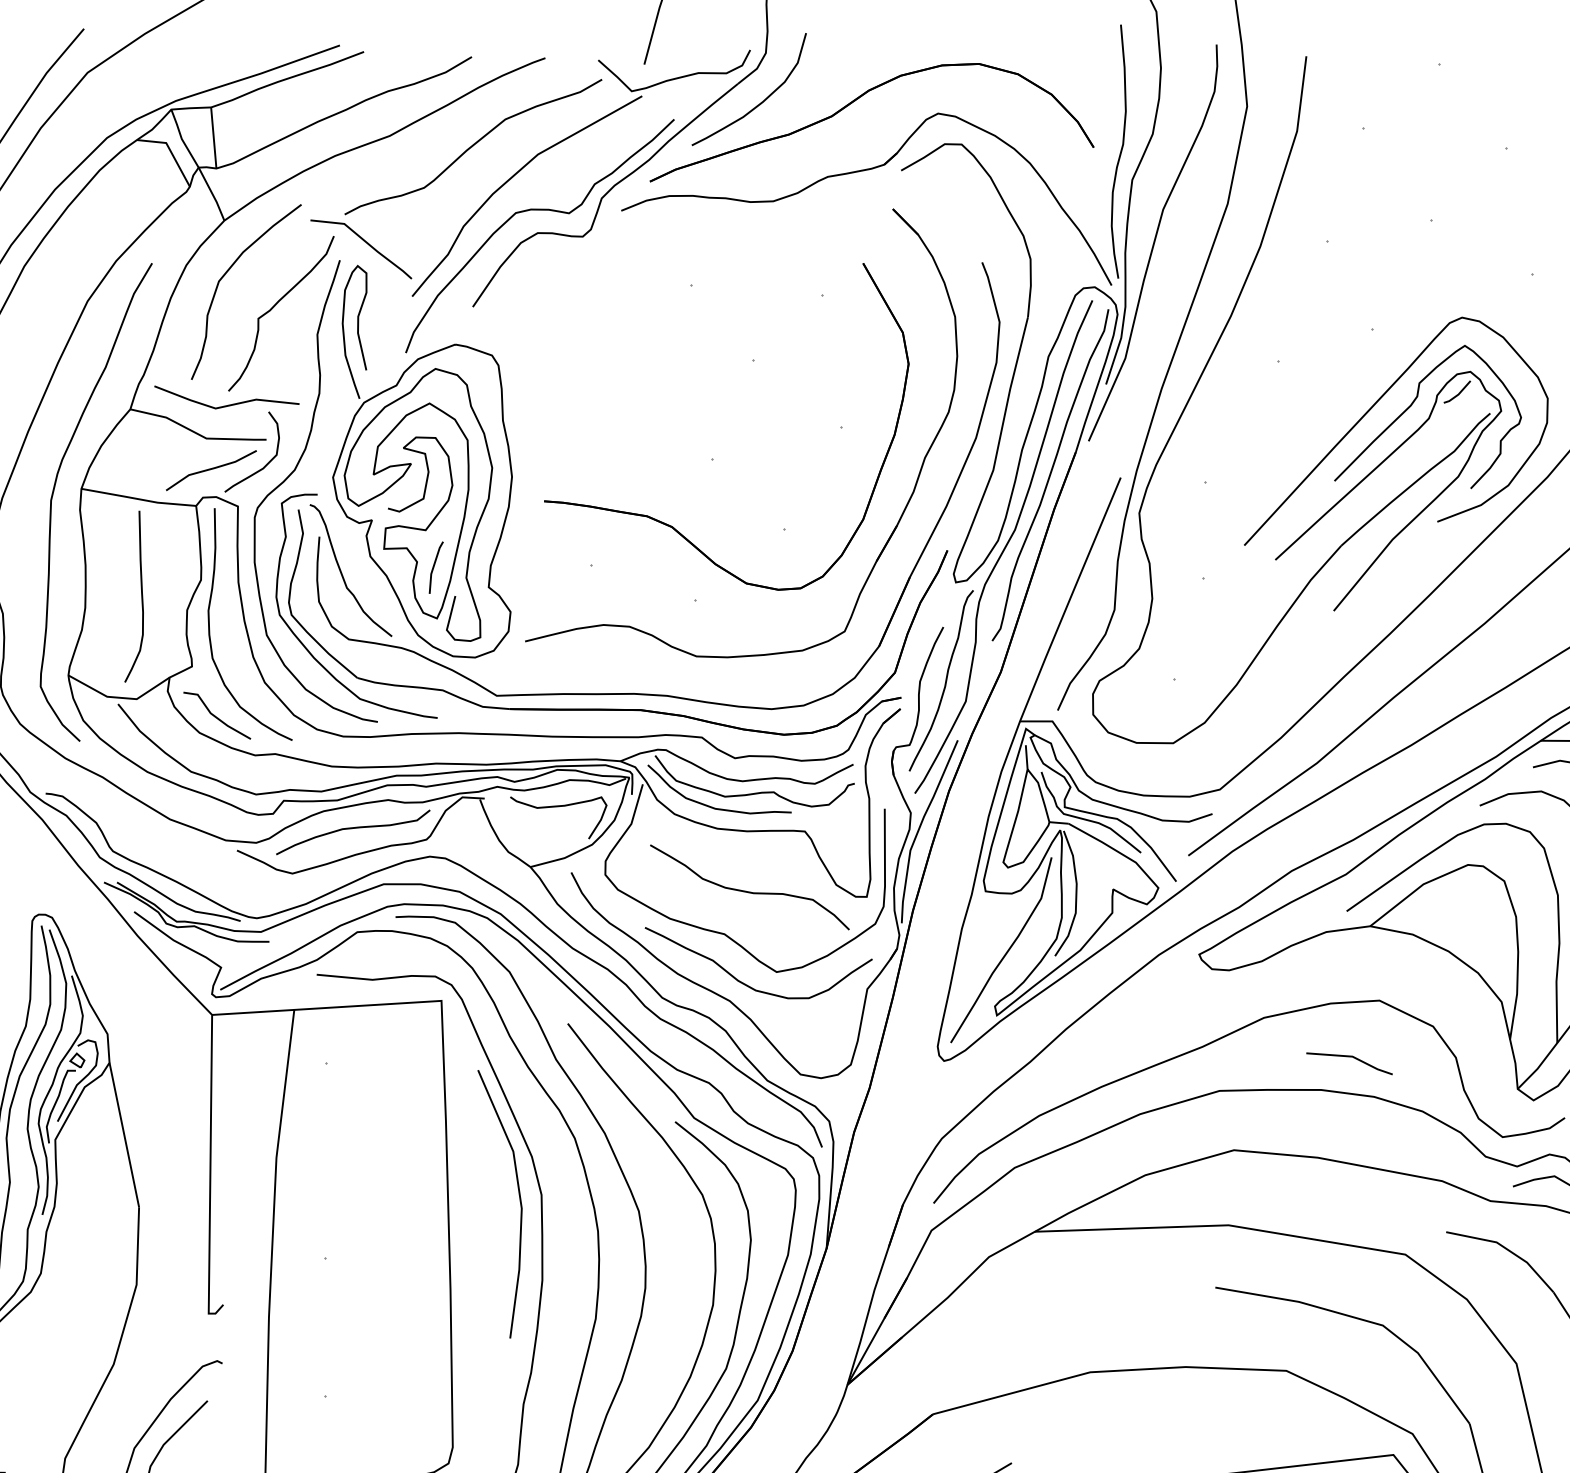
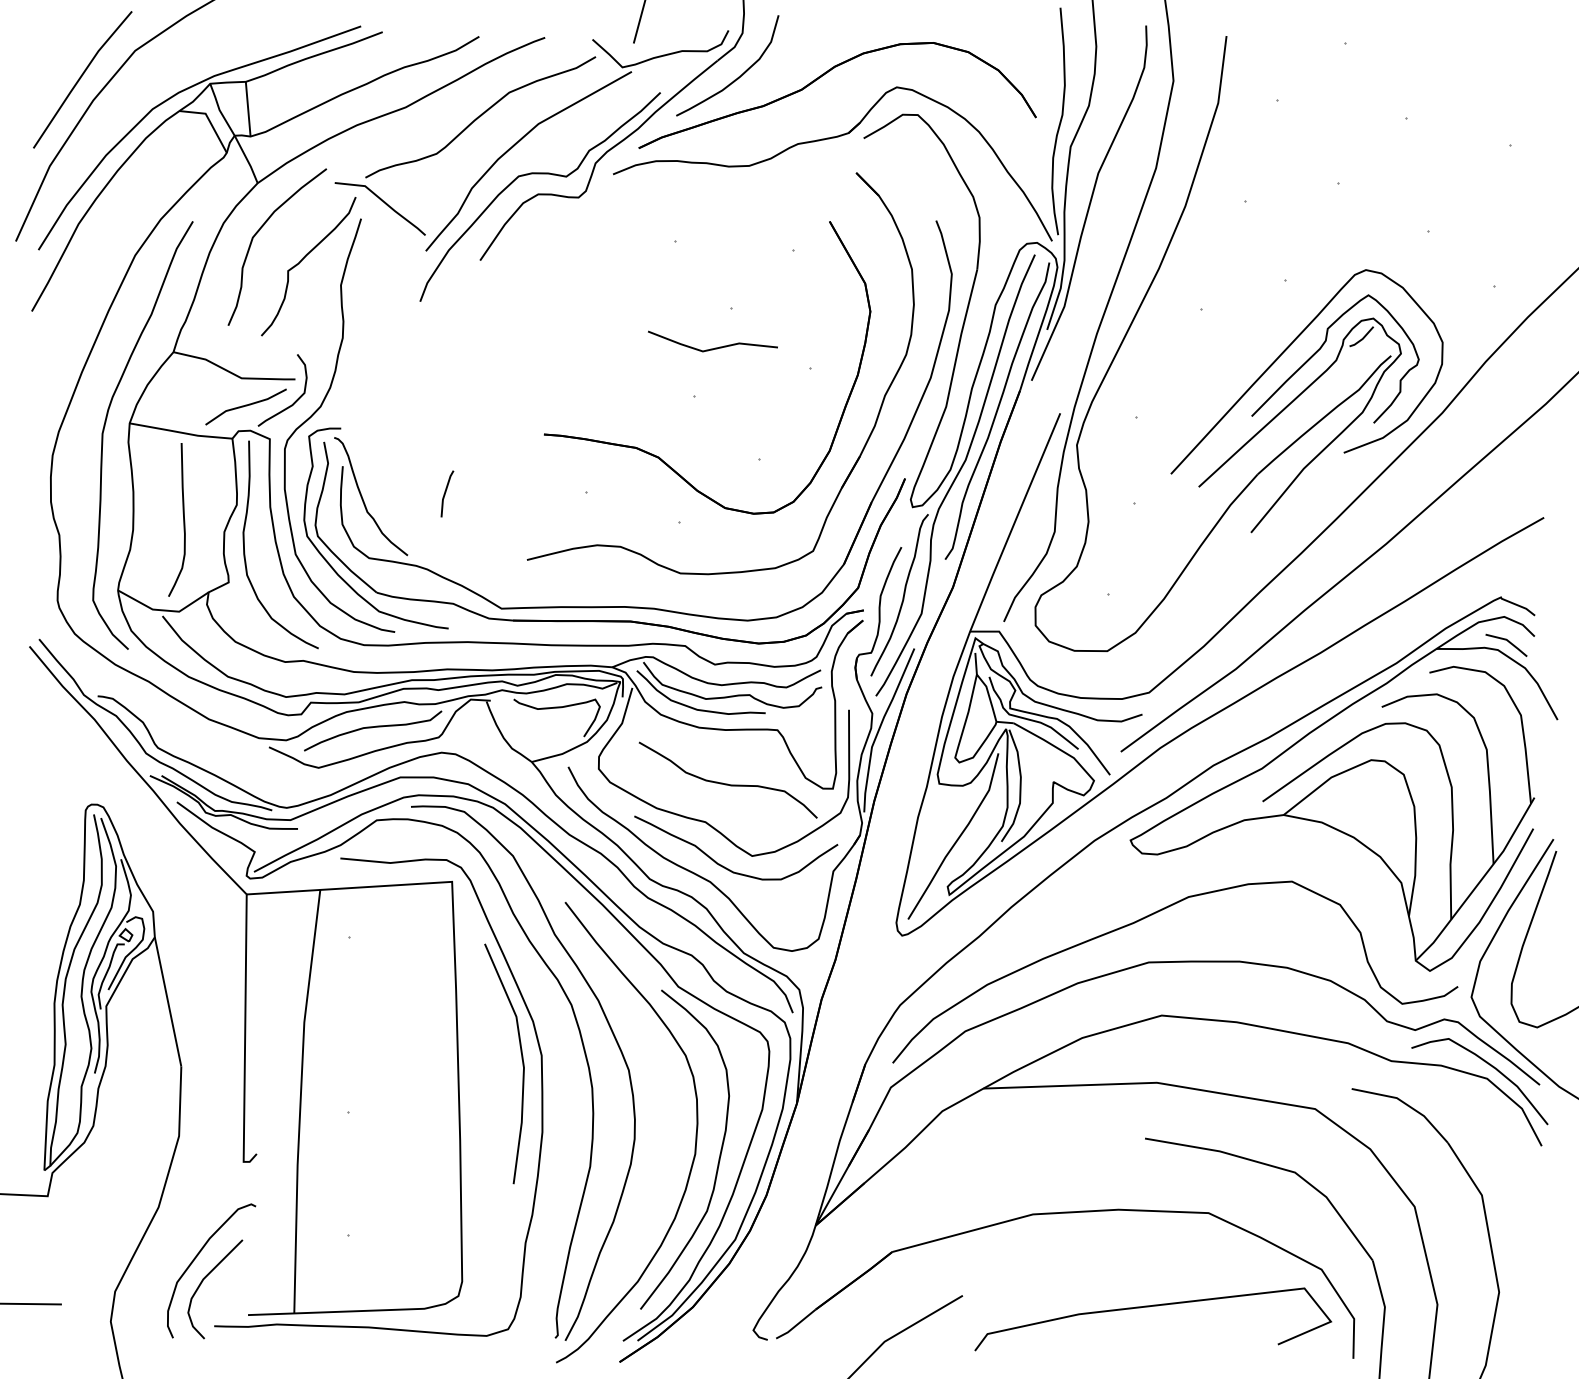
line: (229, 404) -> (715, 347), moved
part: (422, 461) -> (435, 398), removed
line: (216, 715) -> (250, 626), removed
line: (1348, 1057) -> (1264, 932), removed

